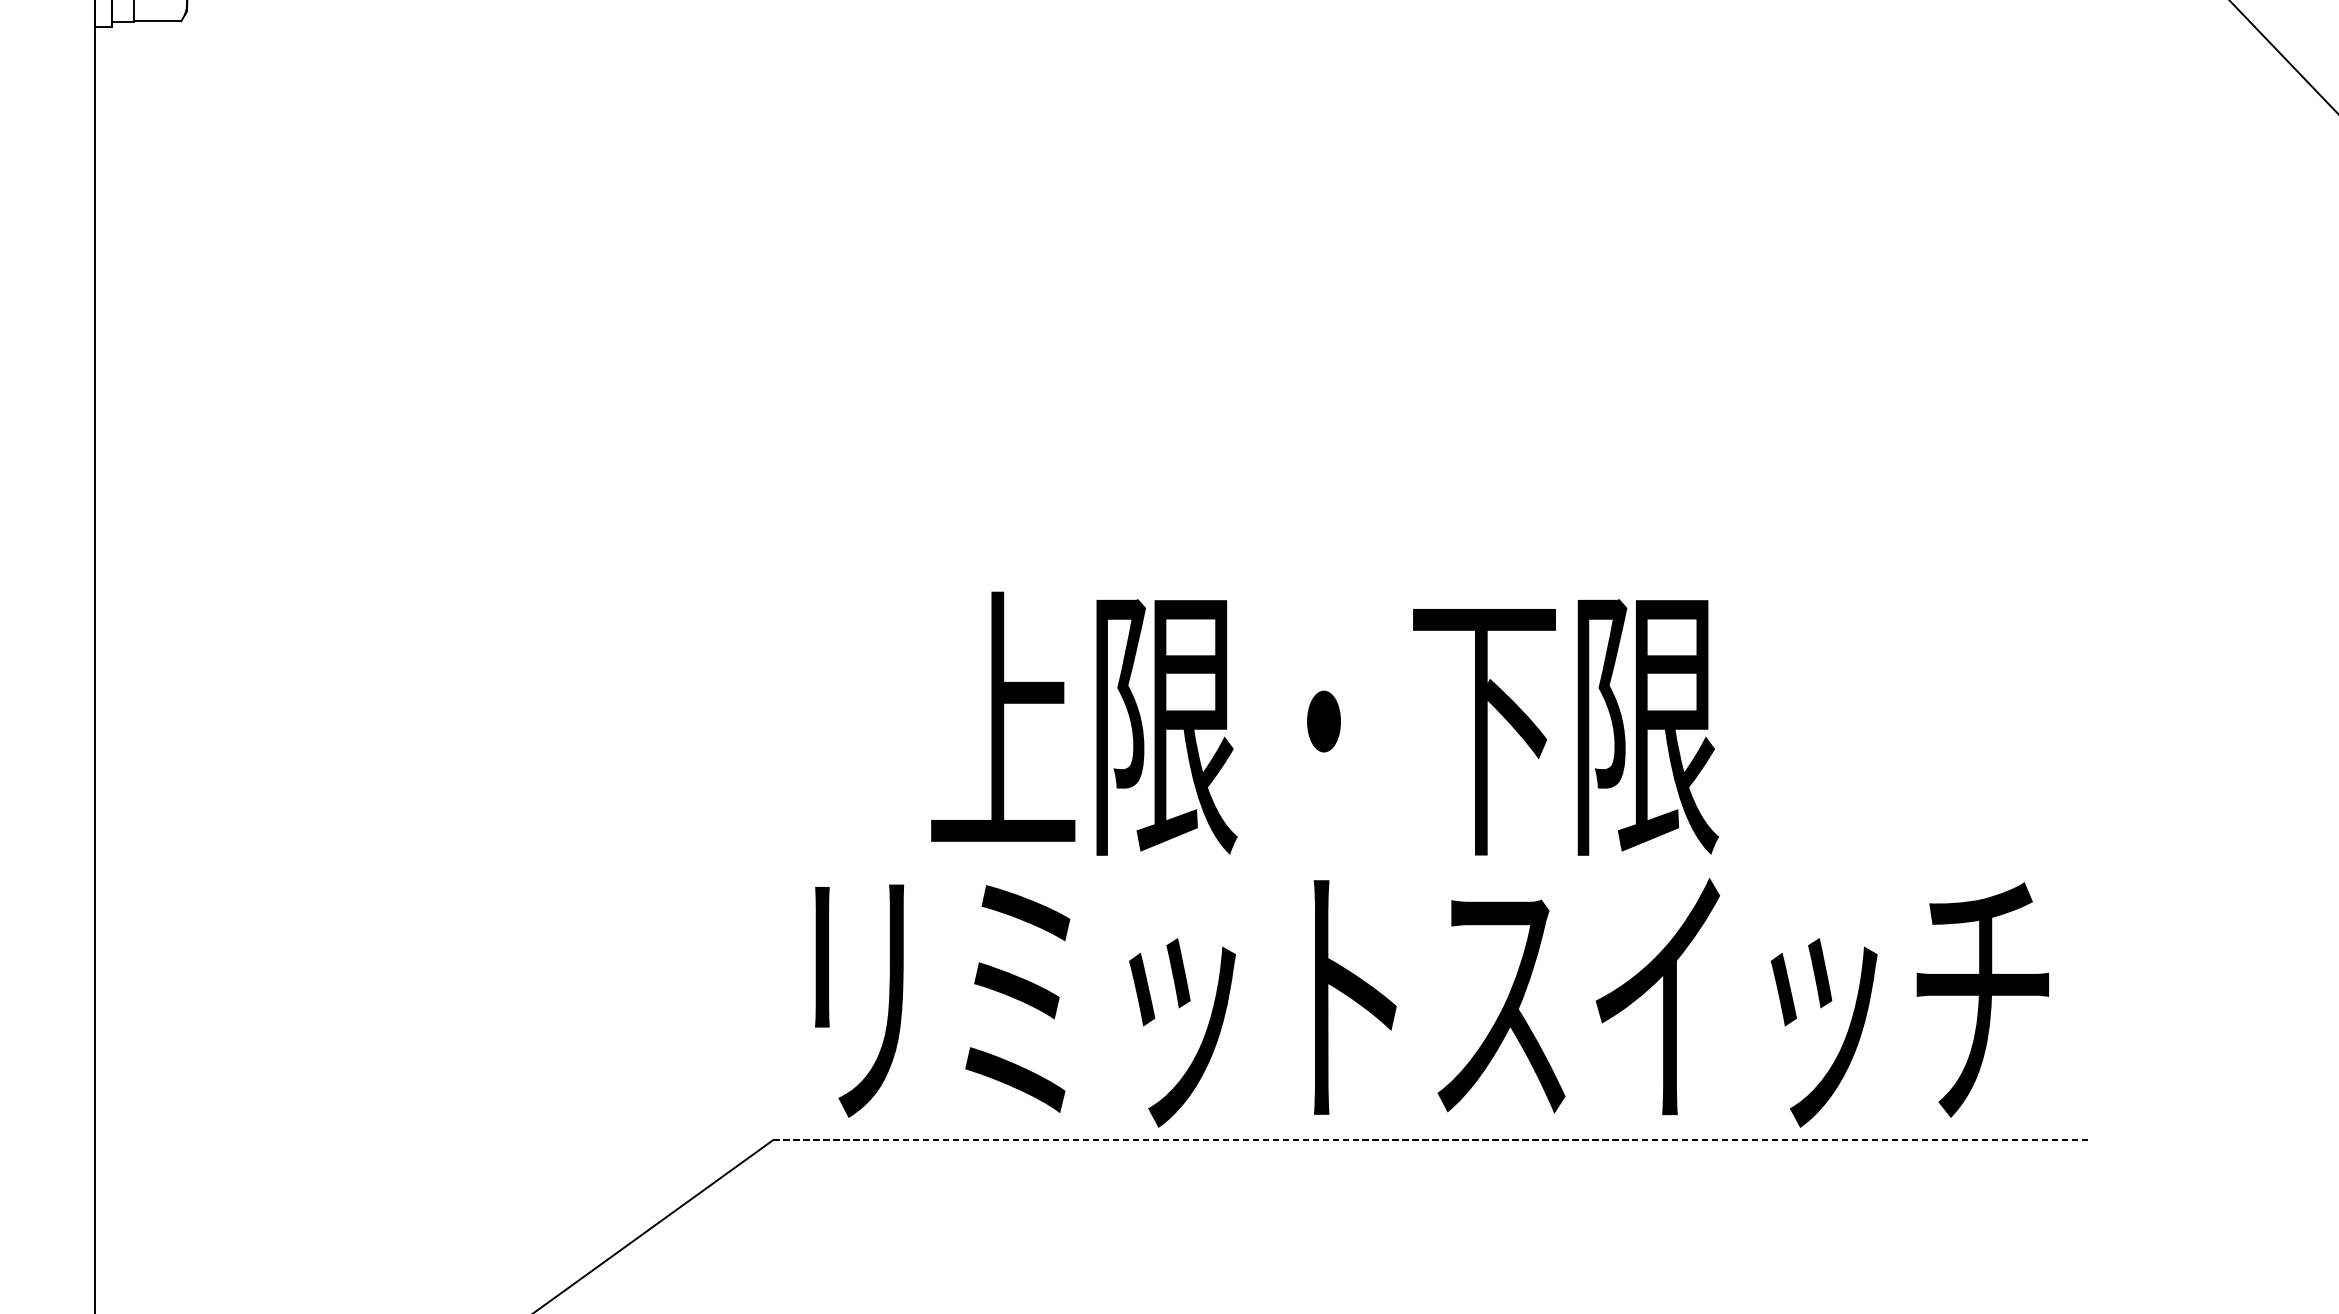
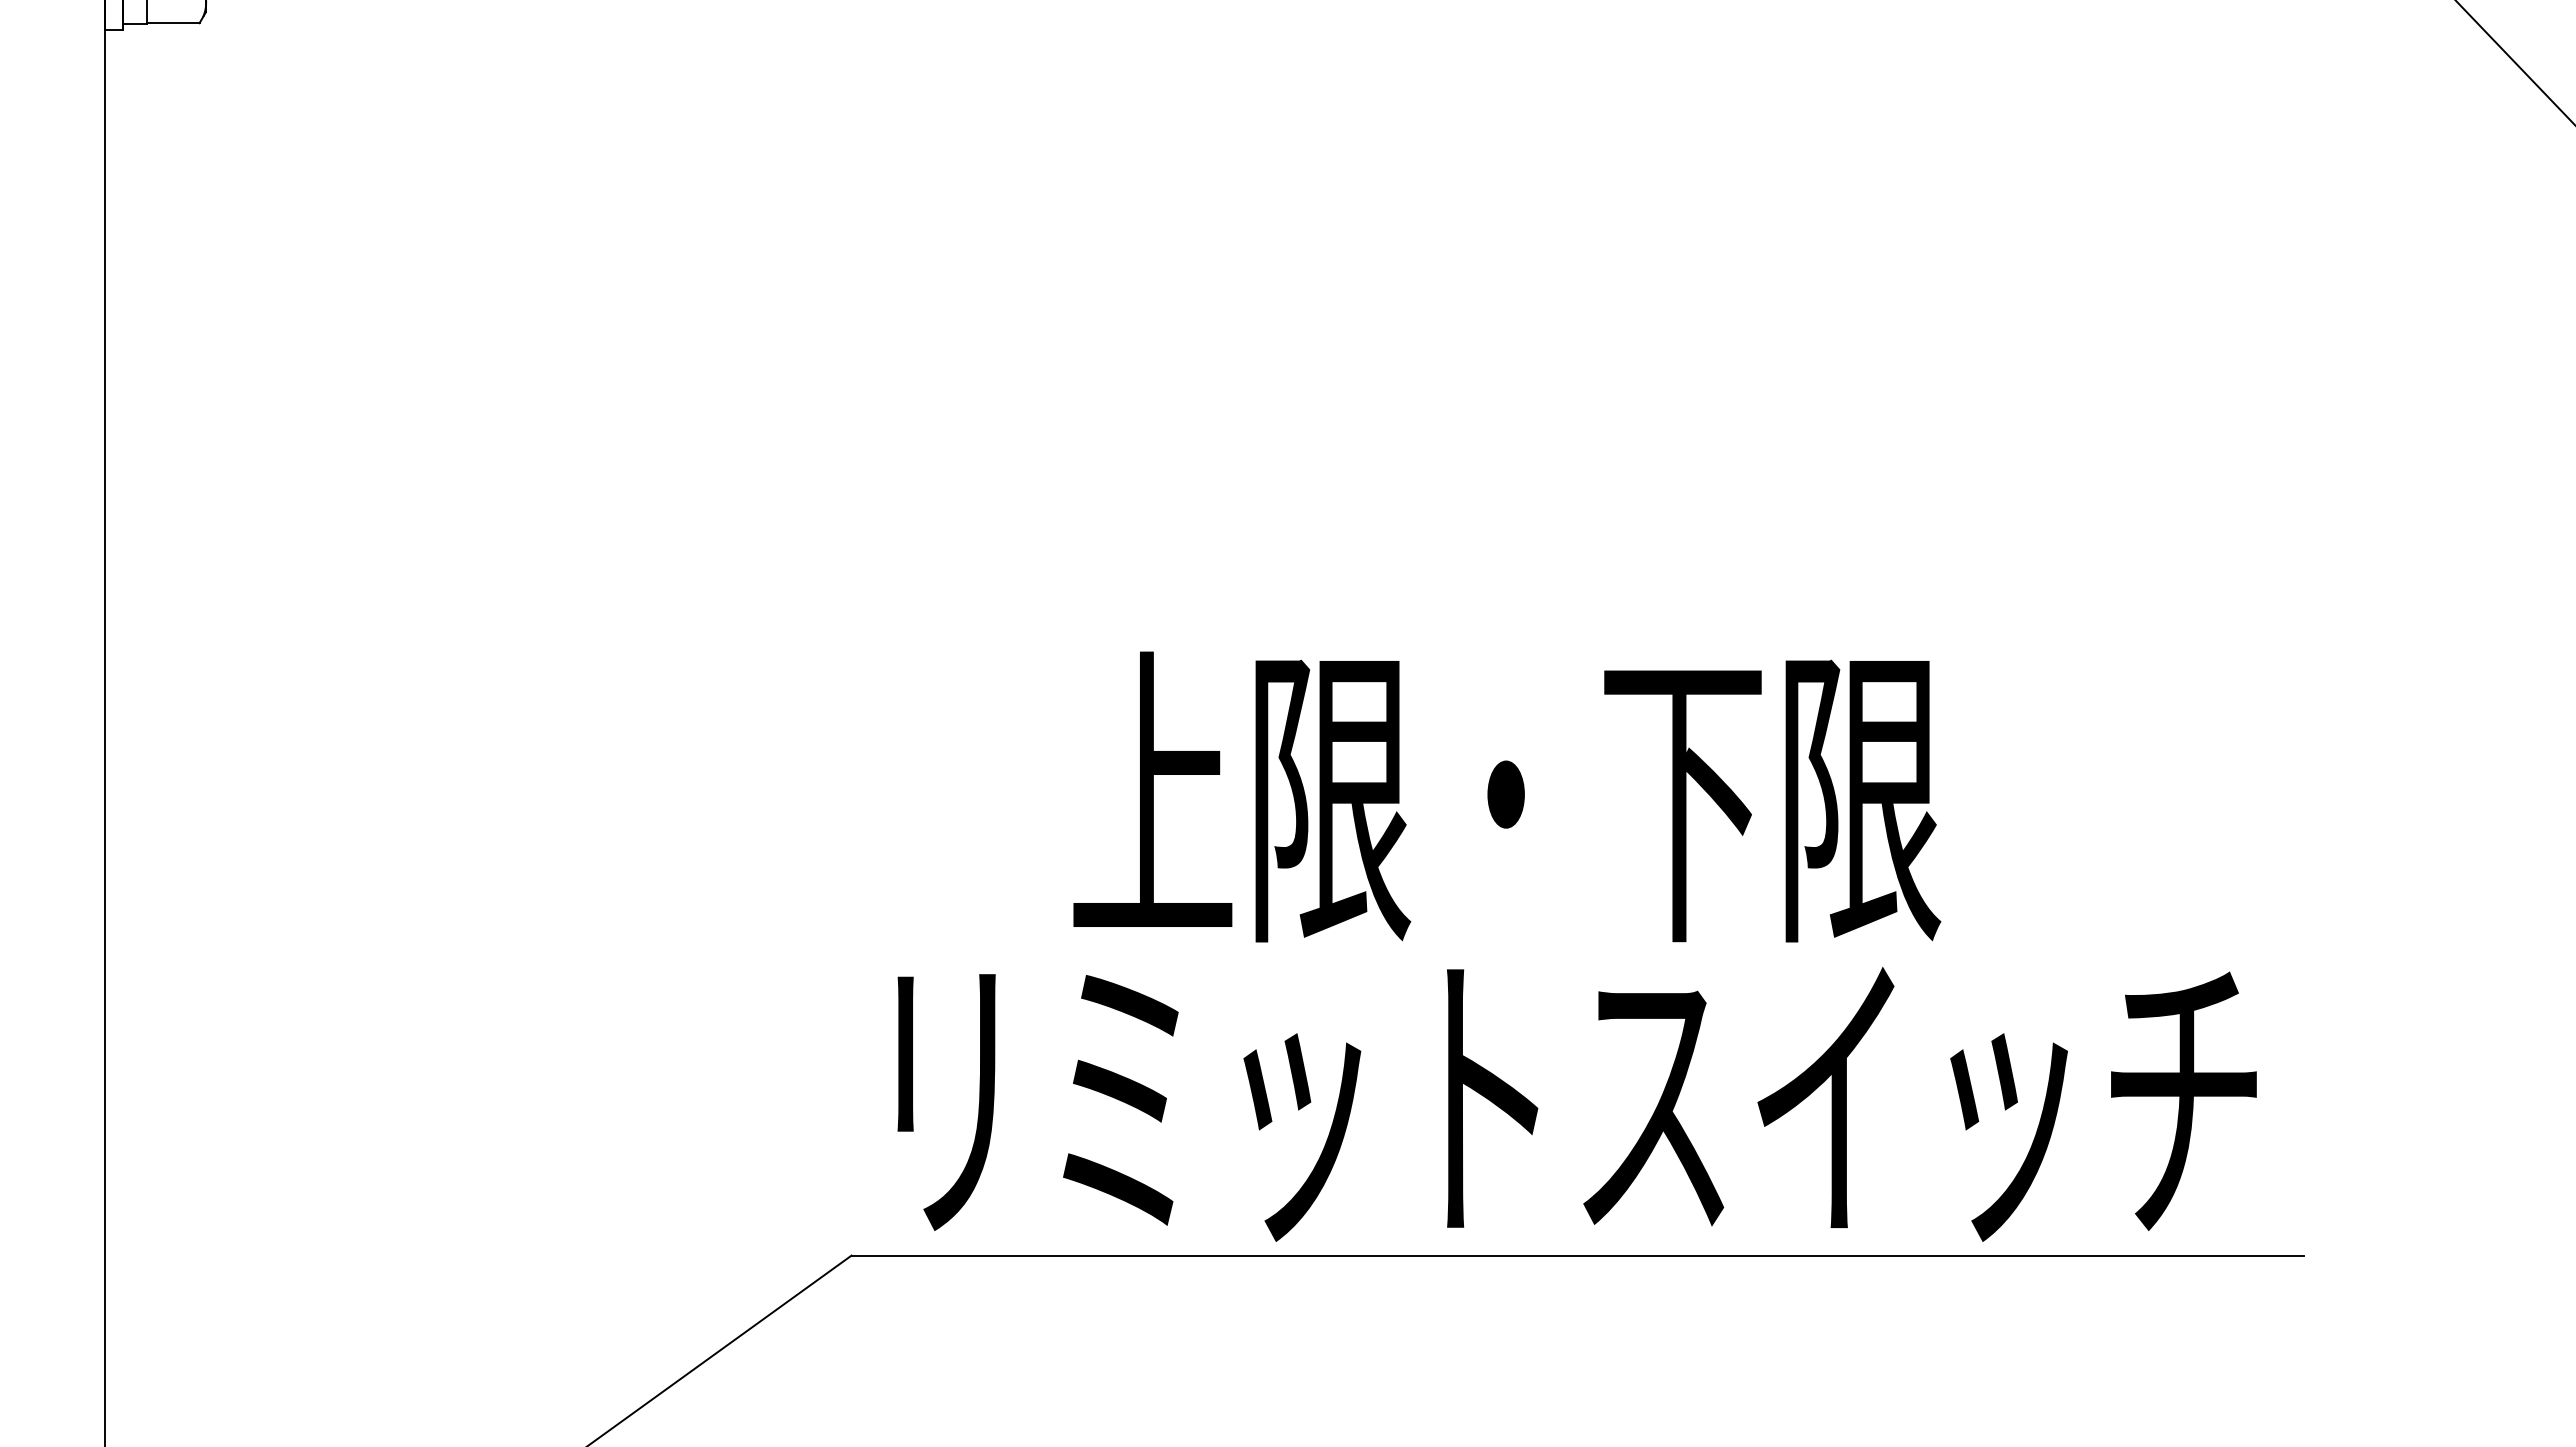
text: (1325, 723) -> (1507, 796), moved
line: (1433, 1140) -> (1578, 1255), dashed -> solid

